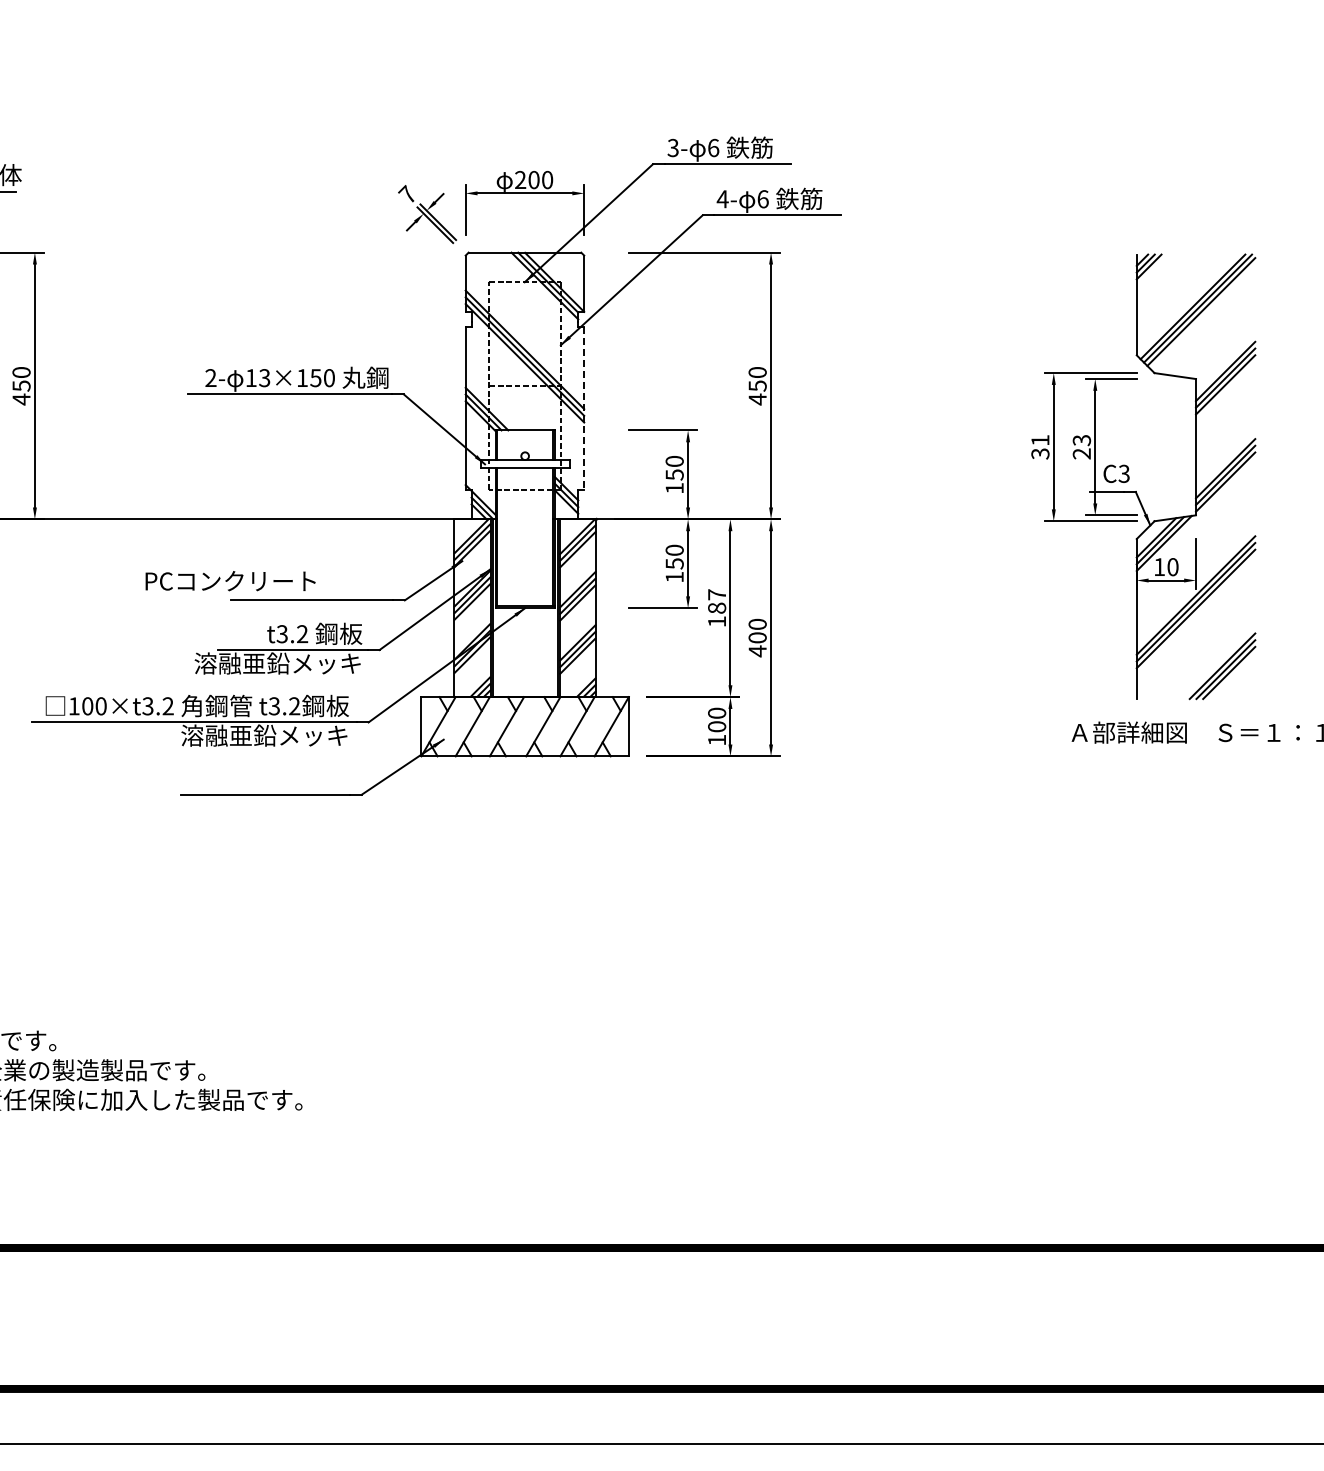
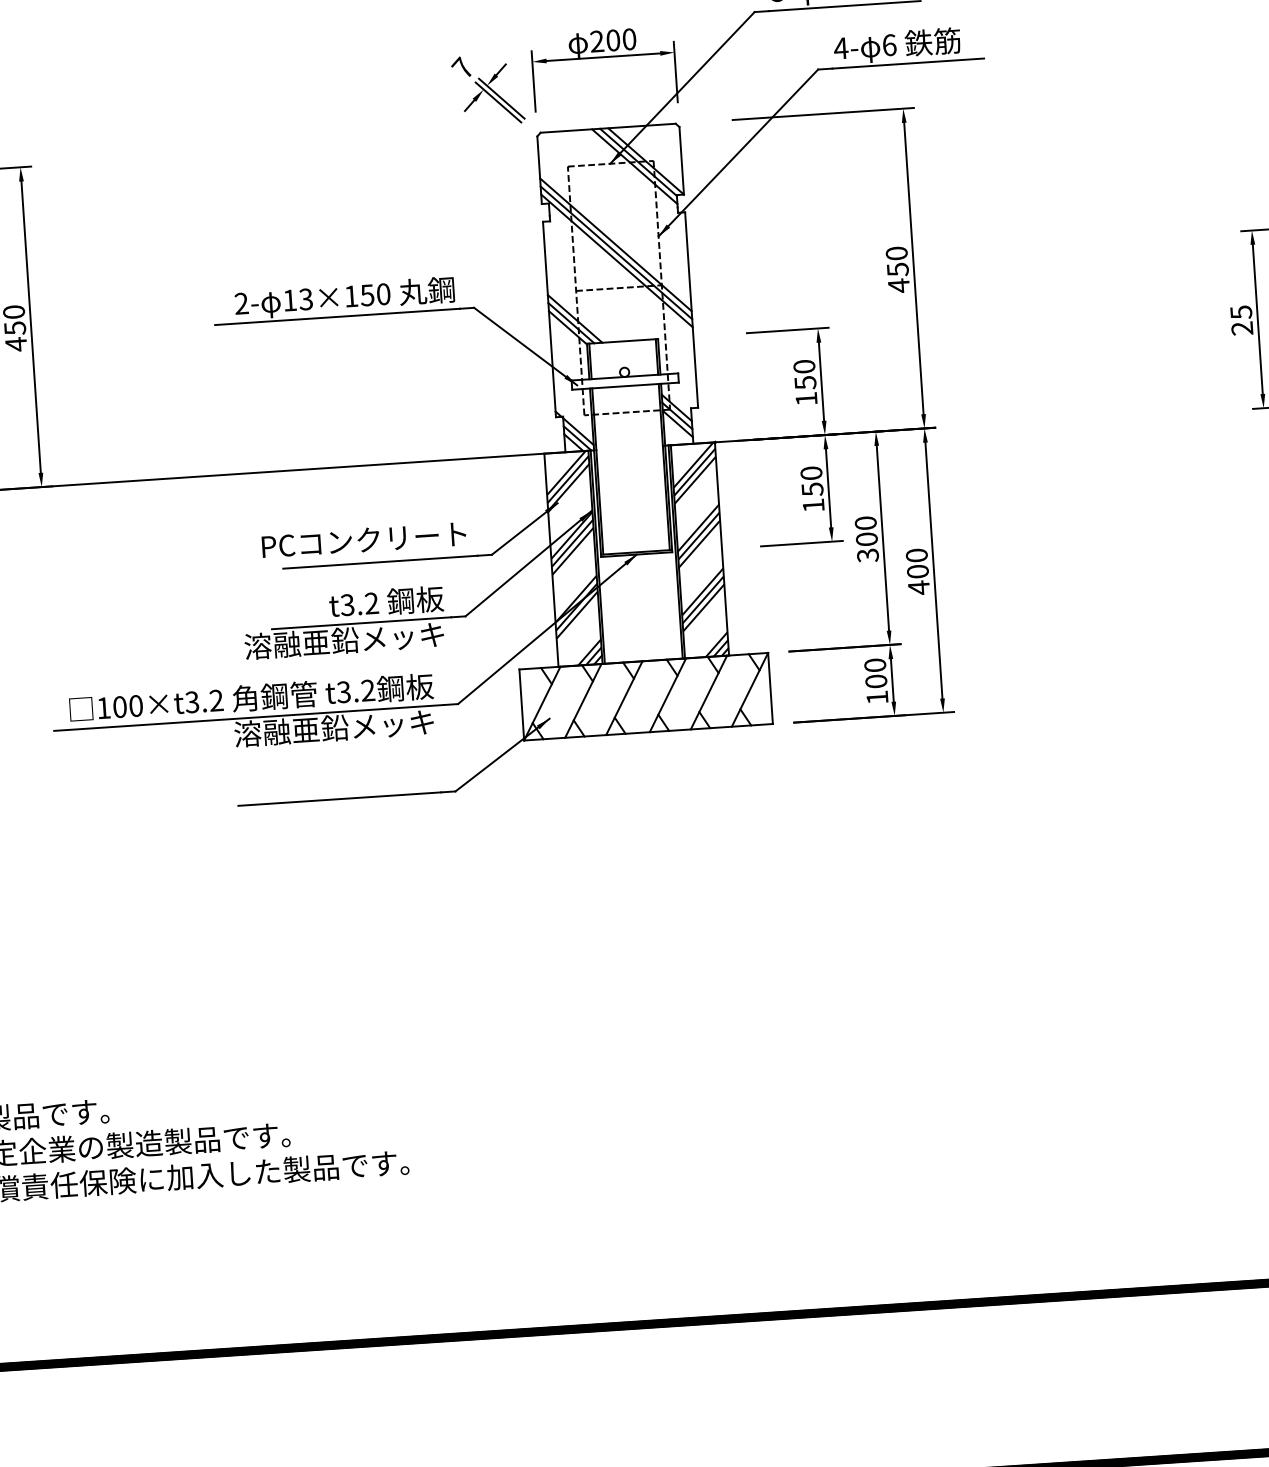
line: (584, 408) -> (691, 310), dashed -> solid
text: (1040, 447) -> (1241, 320), 31 -> 25
text: (230, 581) -> (364, 540), moved
text: (717, 608) -> (867, 539), 187 -> 300

